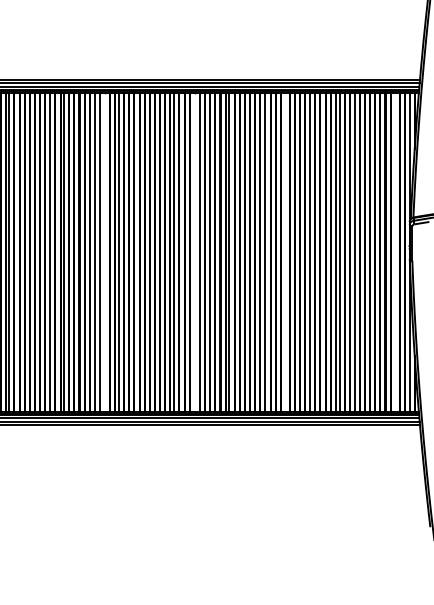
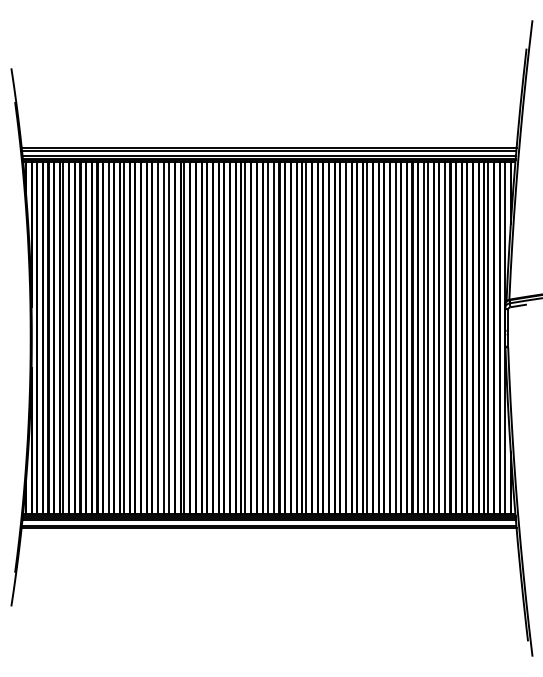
line: (105, 252) -> (169, 338), added
line: (195, 252) -> (268, 338), added
line: (284, 252) -> (367, 338), added
line: (394, 252) -> (488, 338), added

